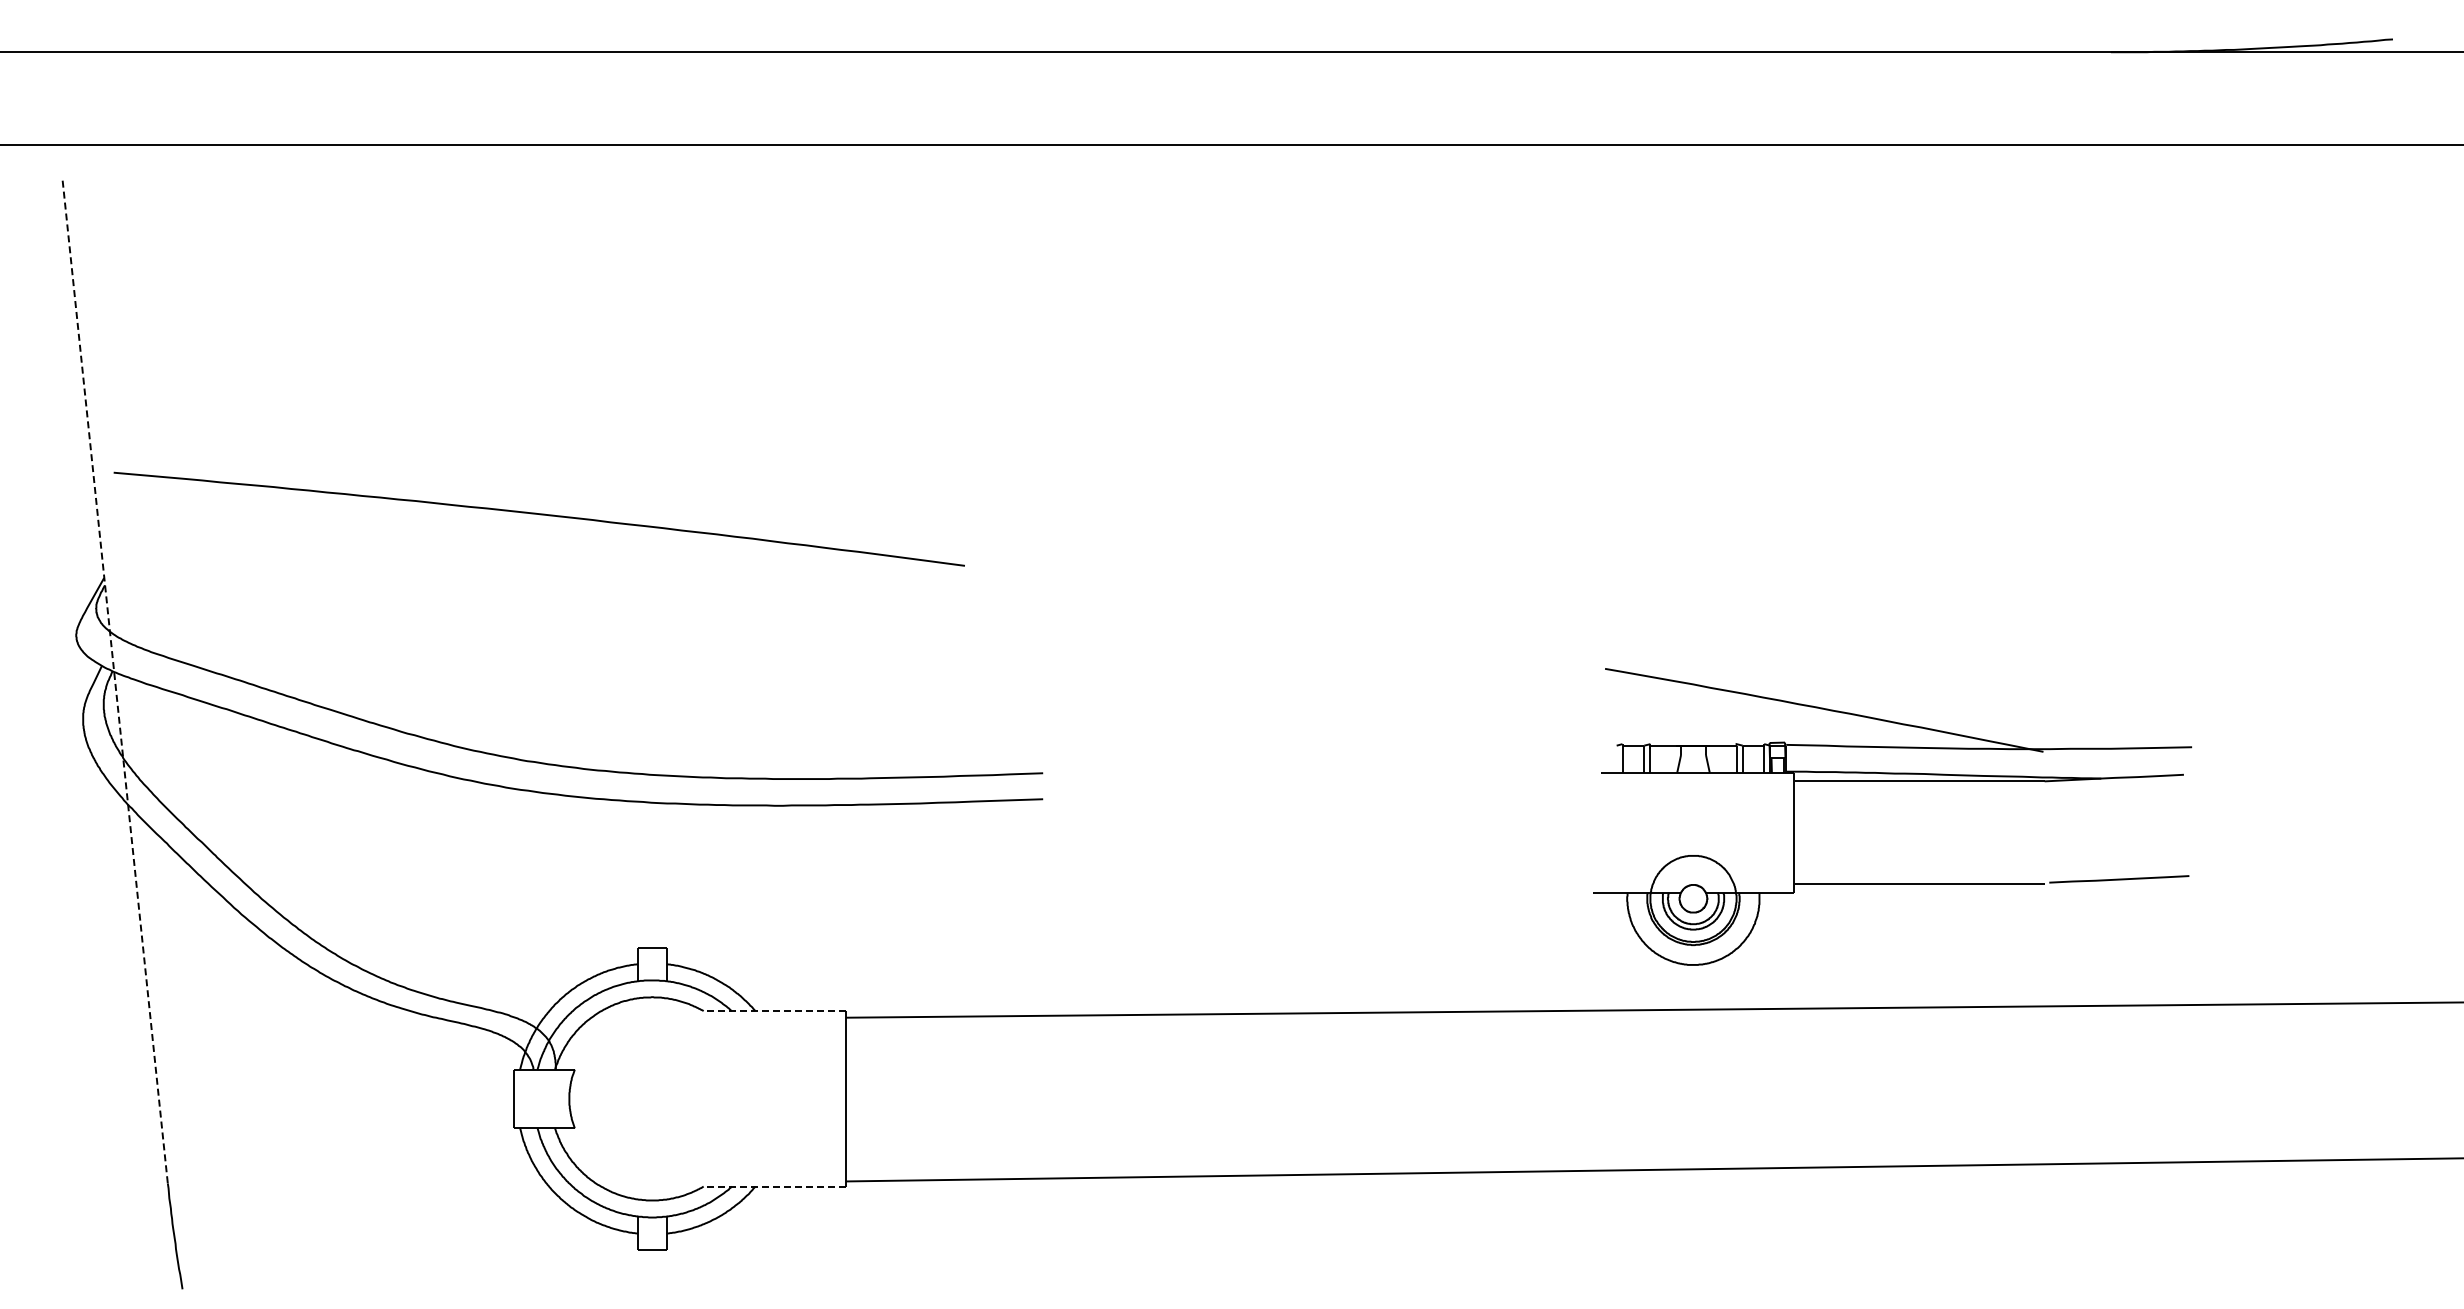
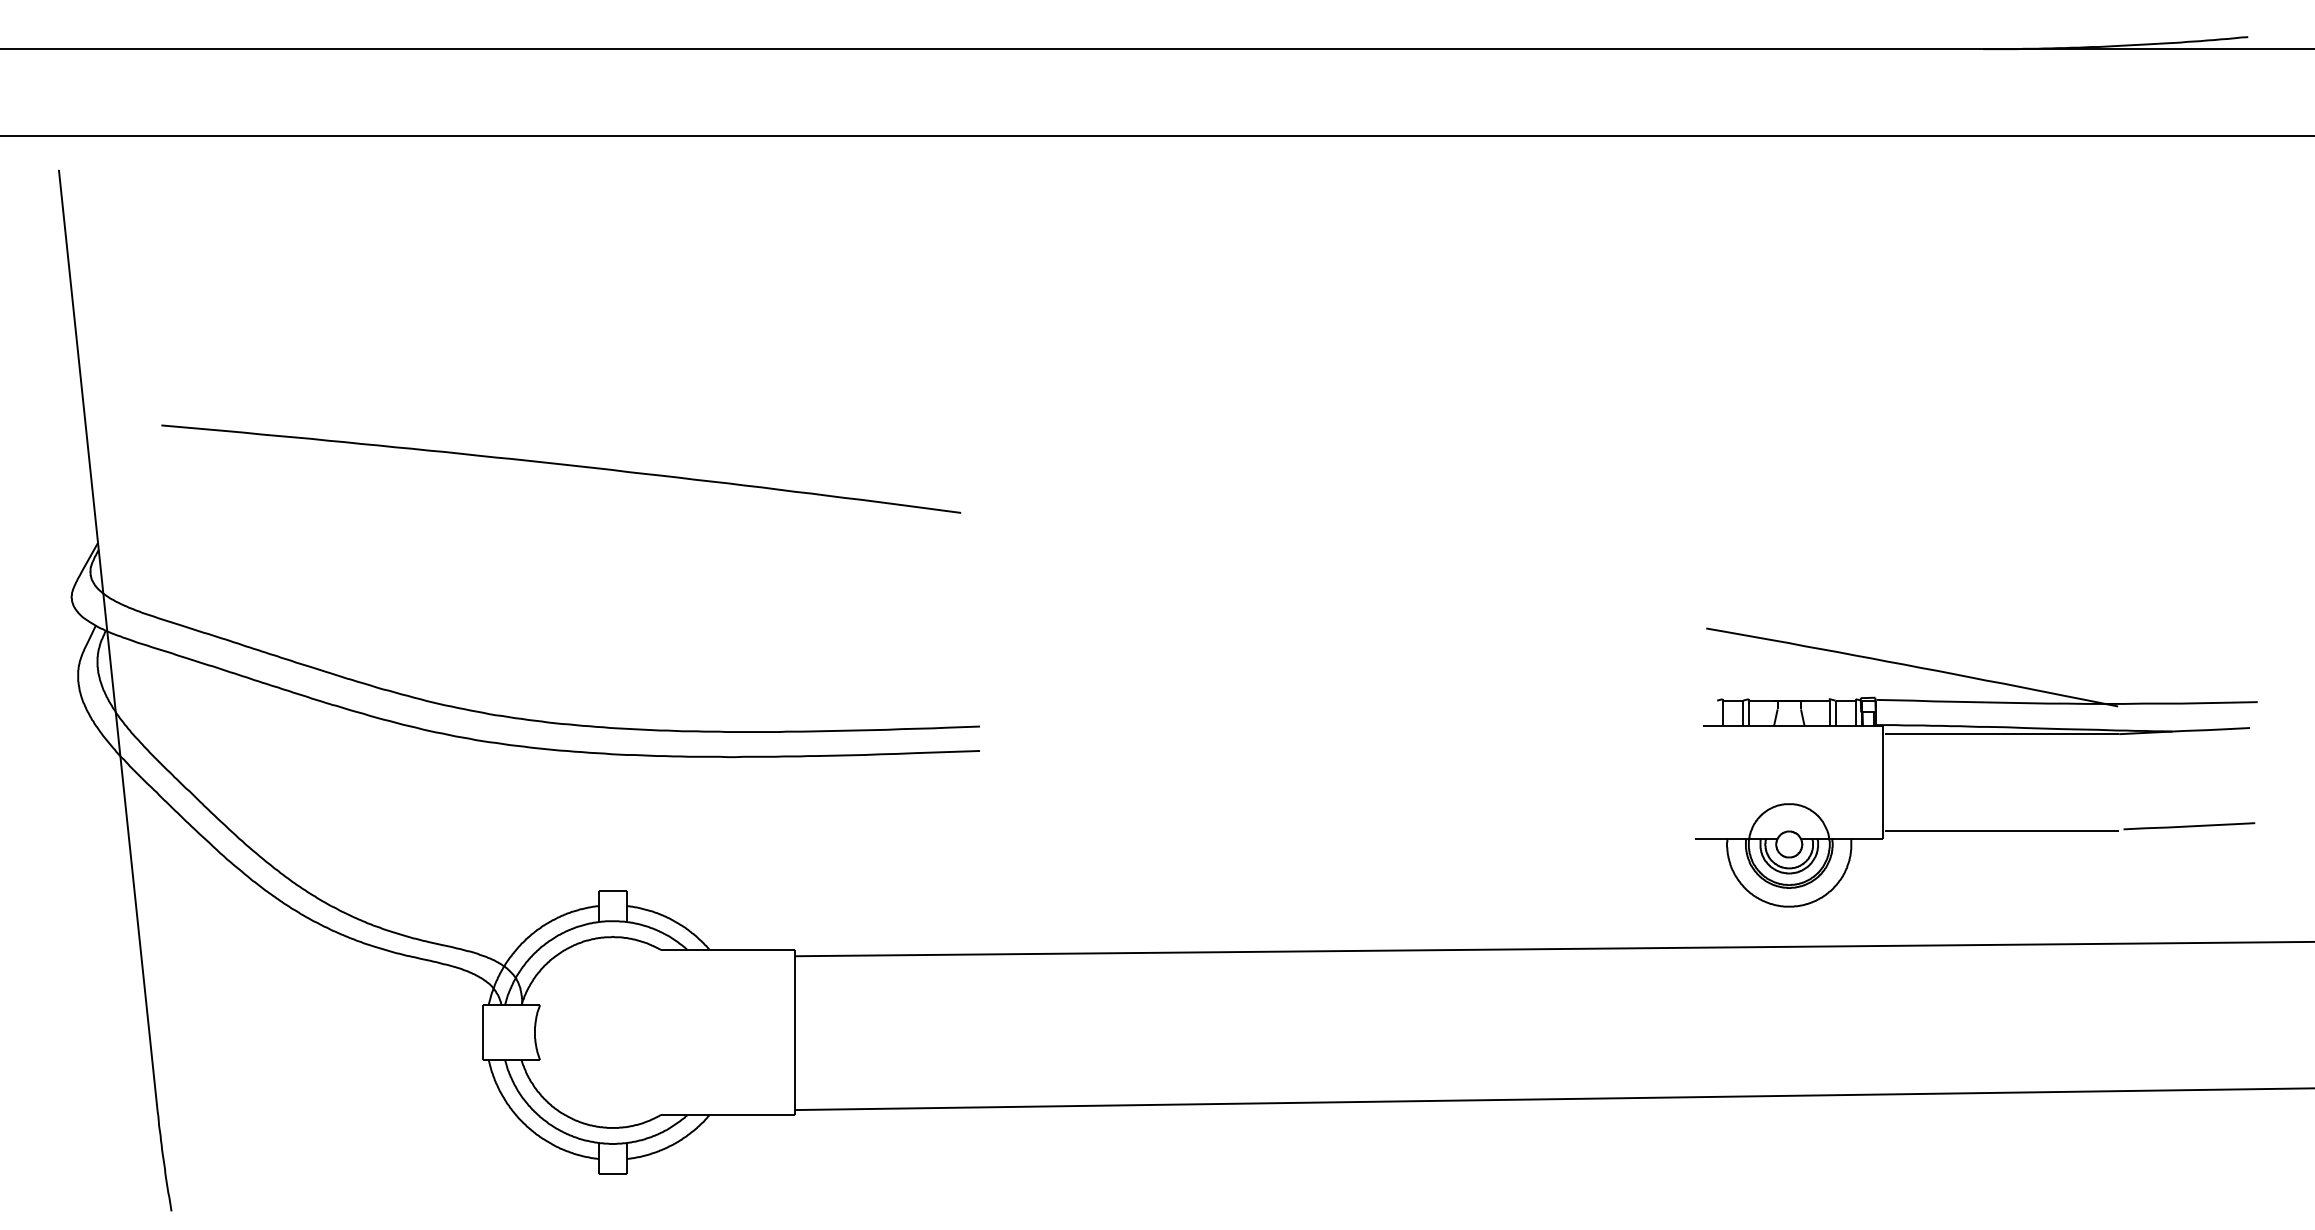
curve: (540, 515) -> (562, 465), moved
line: (115, 682) -> (108, 641), dashed -> solid
part: (1892, 781) -> (1976, 734), moved
line: (774, 1011) -> (727, 950), dashed -> solid
line: (774, 1186) -> (727, 1114), dashed -> solid

